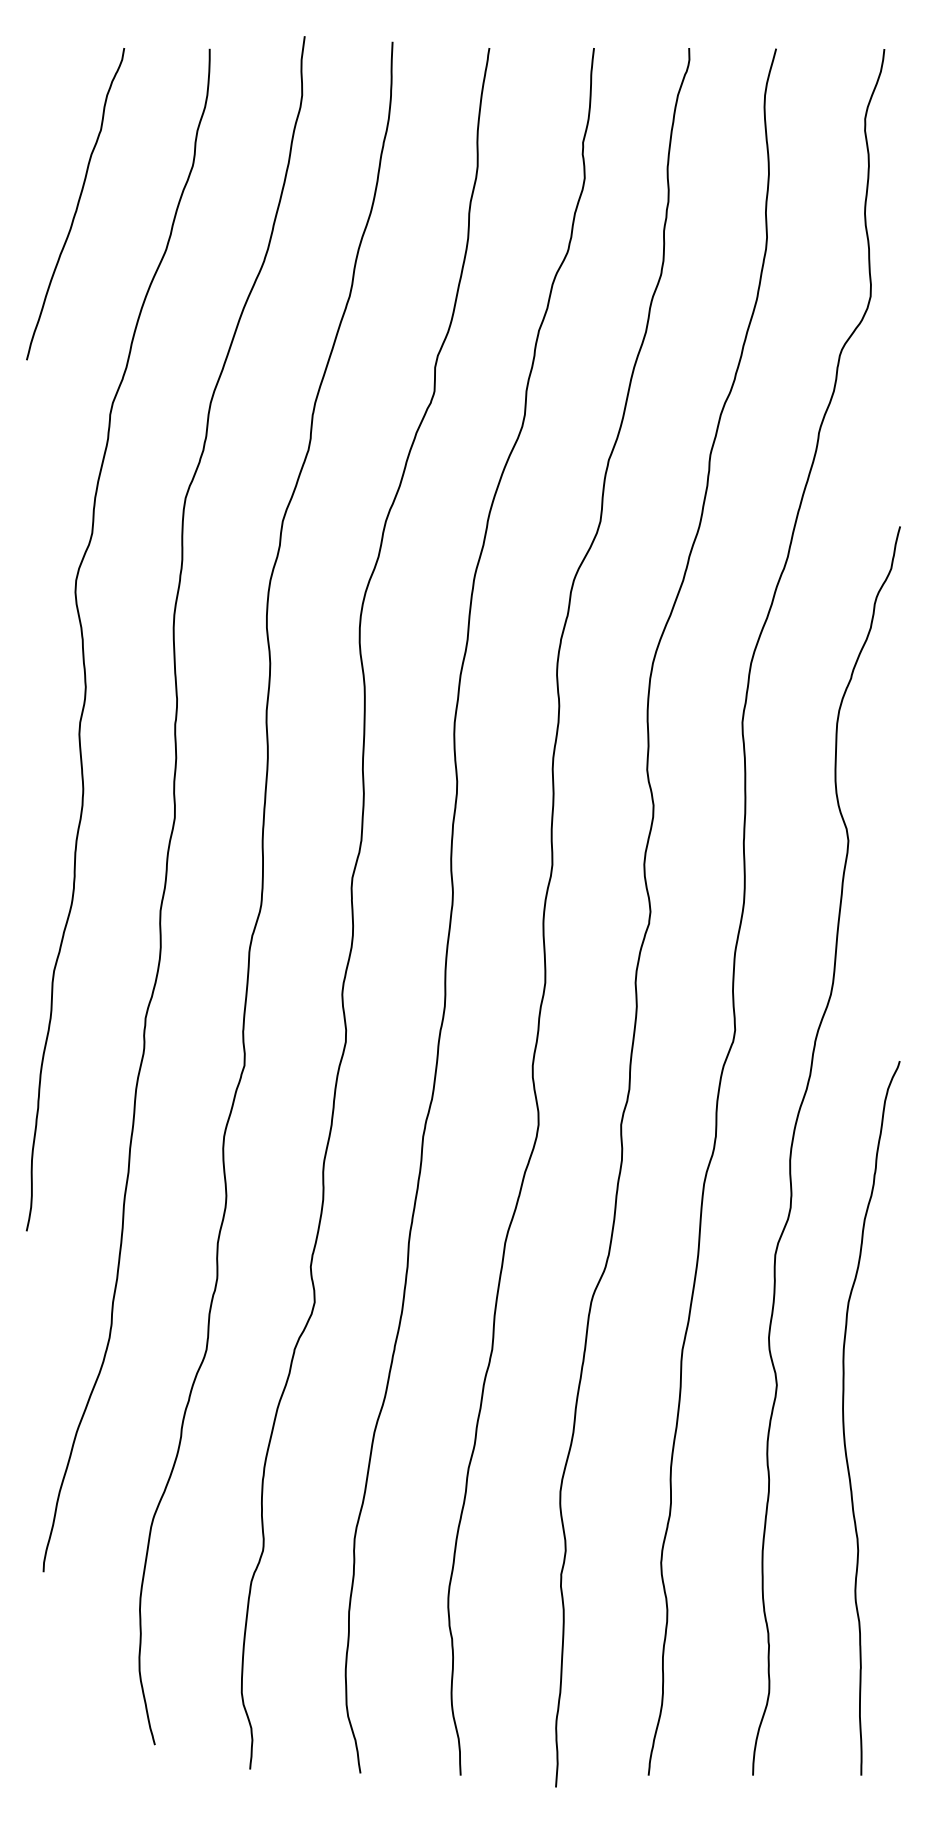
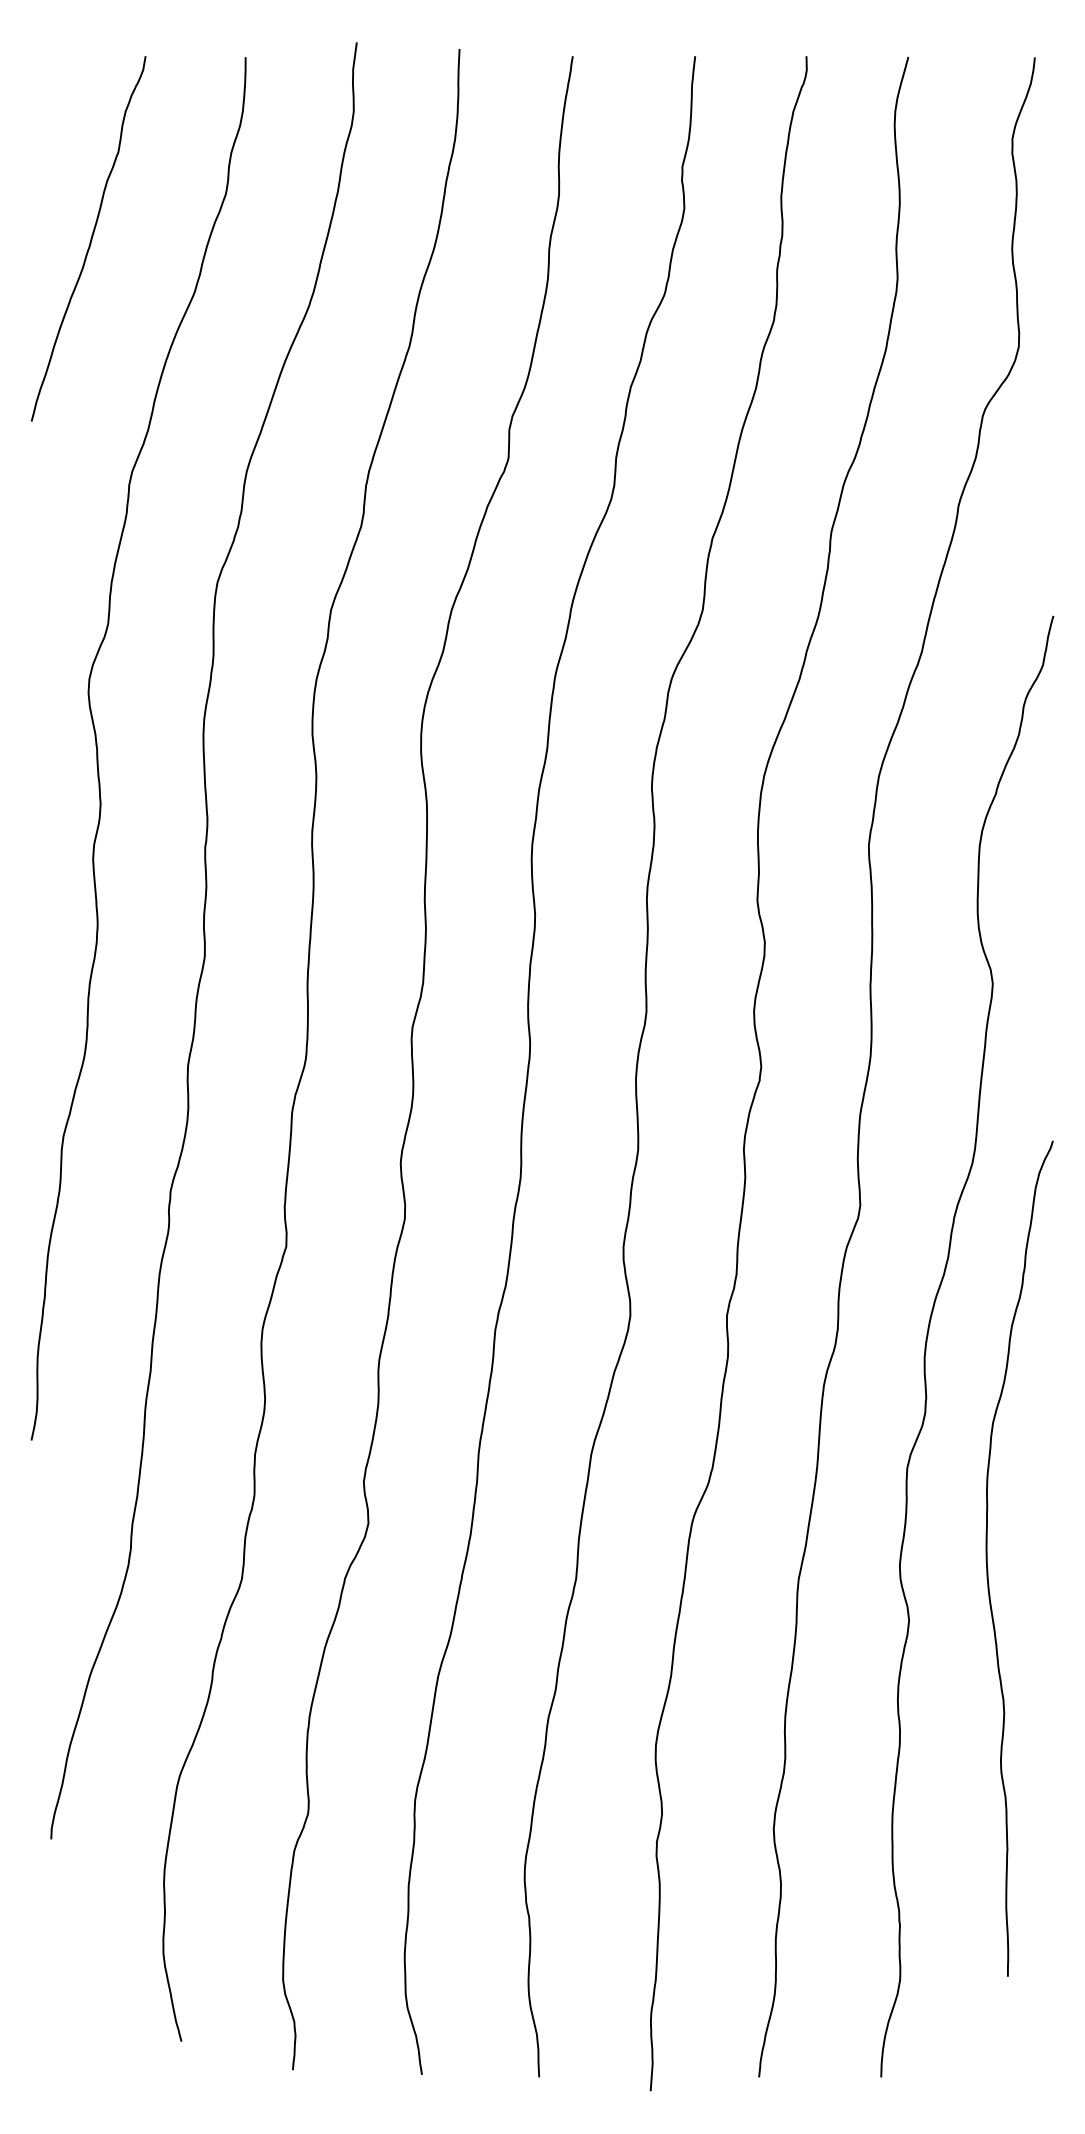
curve: (844, 1418) -> (988, 1558), moved

